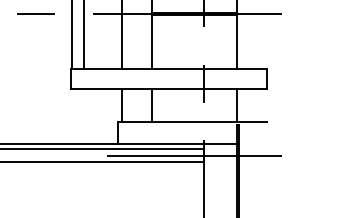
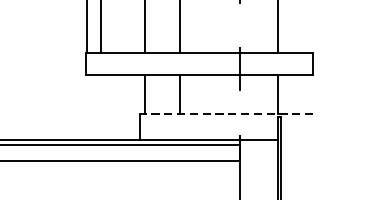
line: (191, 121) -> (225, 113), solid -> dashed
line: (194, 155) -> (229, 153), removed

